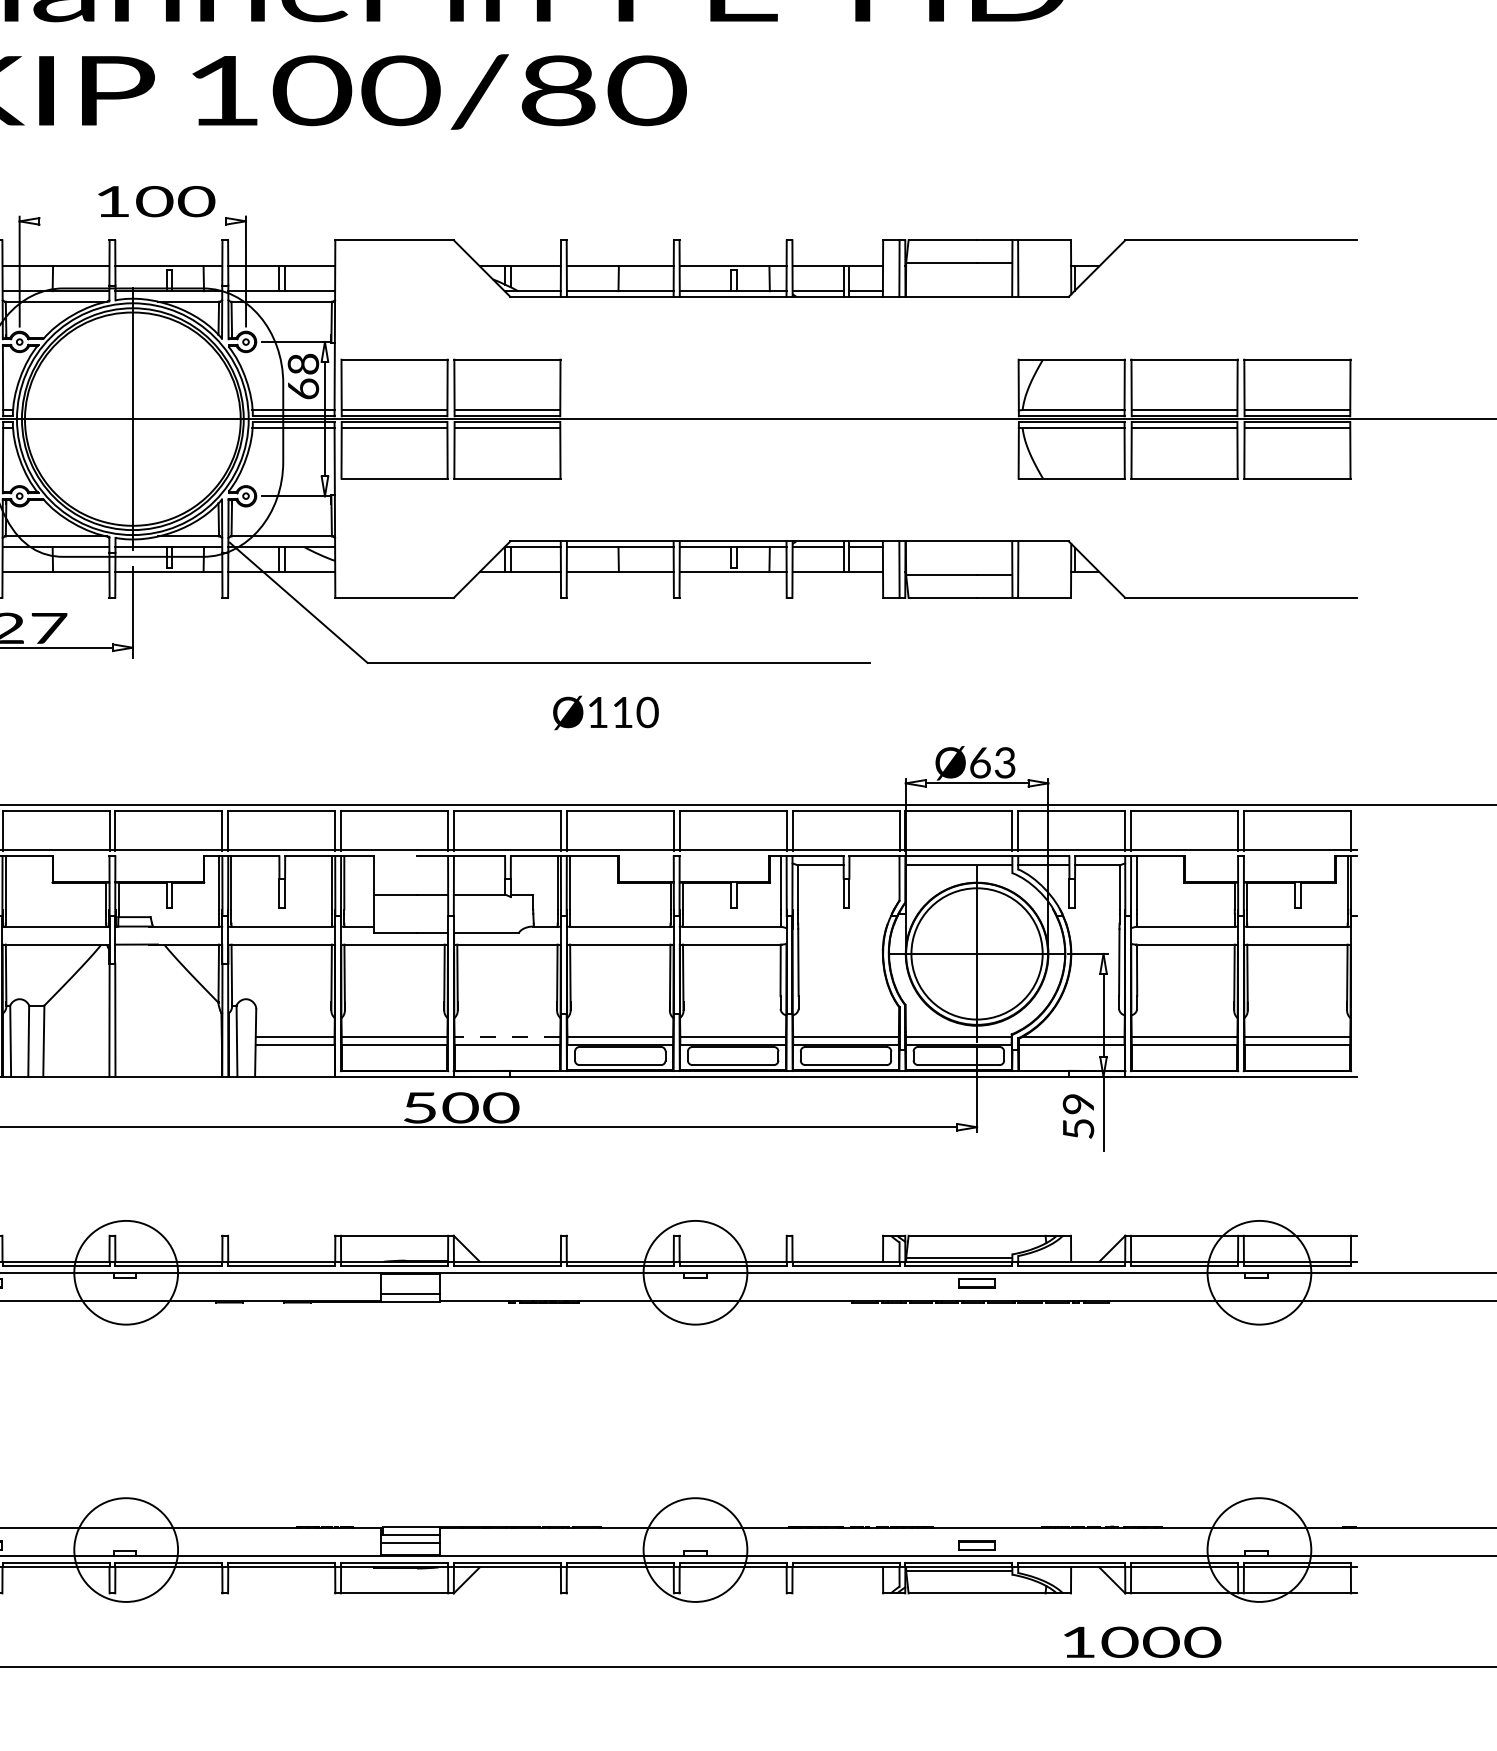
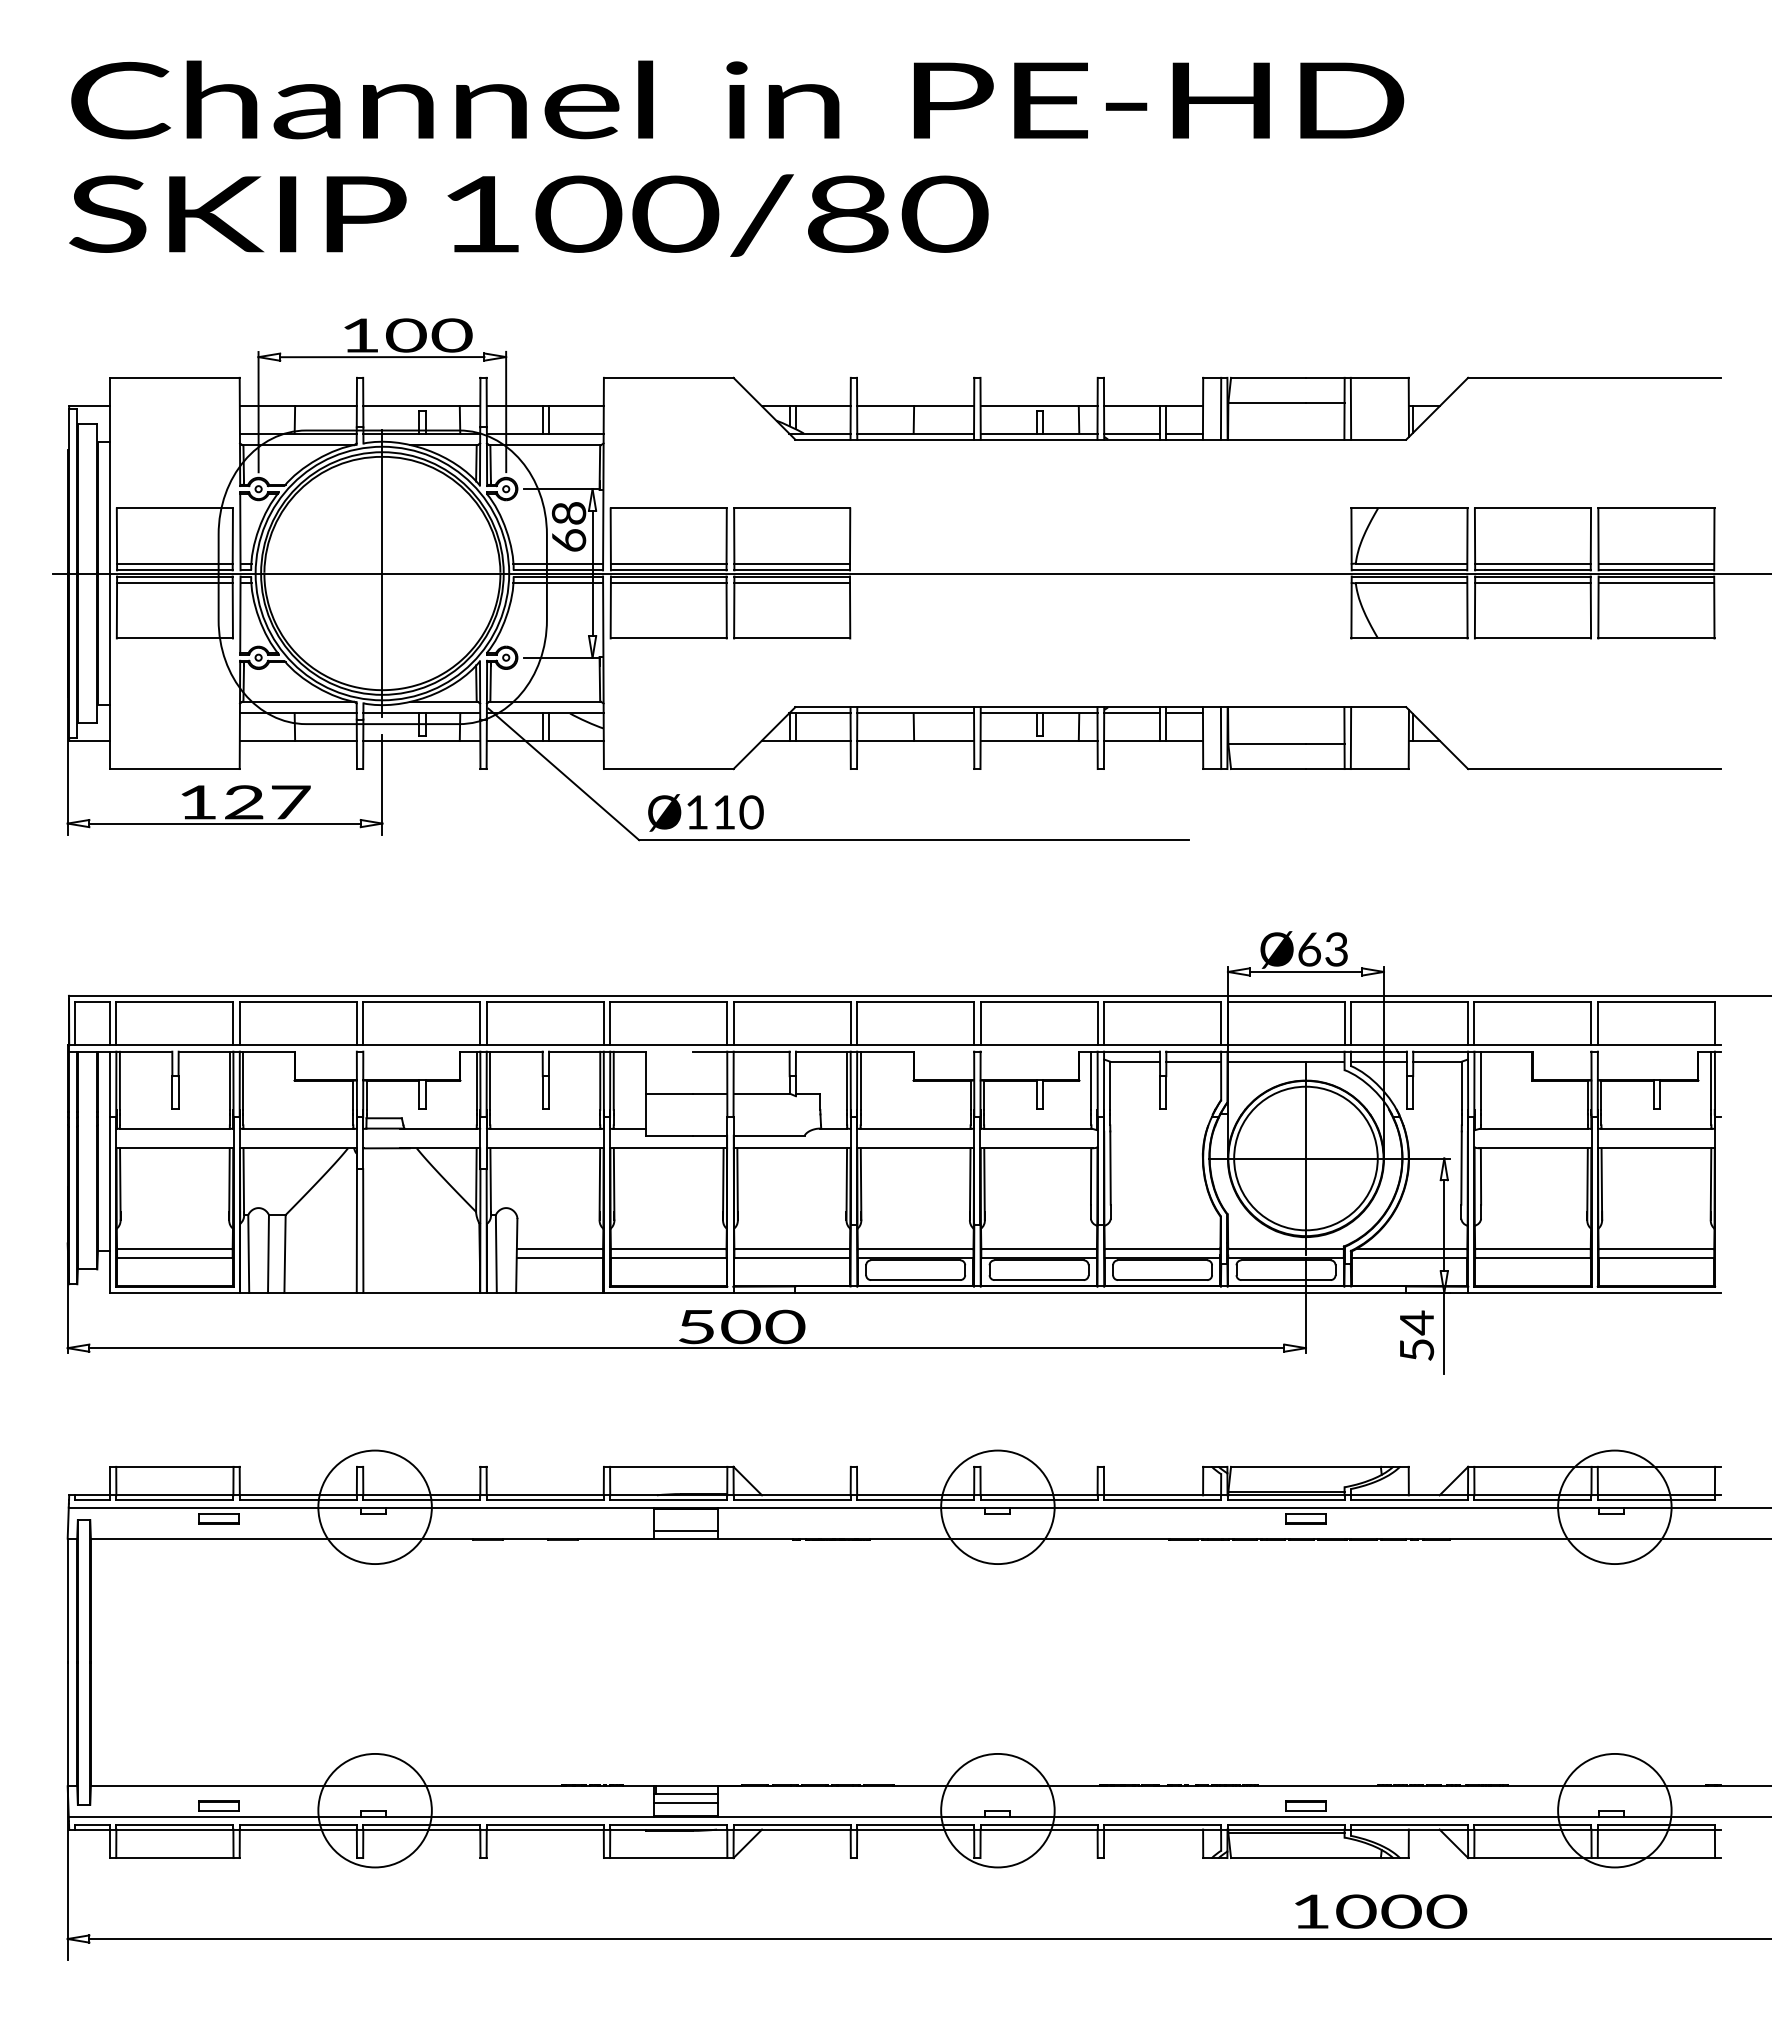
line: (132, 221) -> (382, 357), added
text: (605, 712) -> (705, 812), moved
line: (874, 865) -> (1193, 1061), added
line: (507, 1037) -> (792, 1249), dashed -> solid
text: (1078, 1103) -> (1416, 1322), 59 -> 54
text: (1143, 1642) -> (1381, 1911), moved

